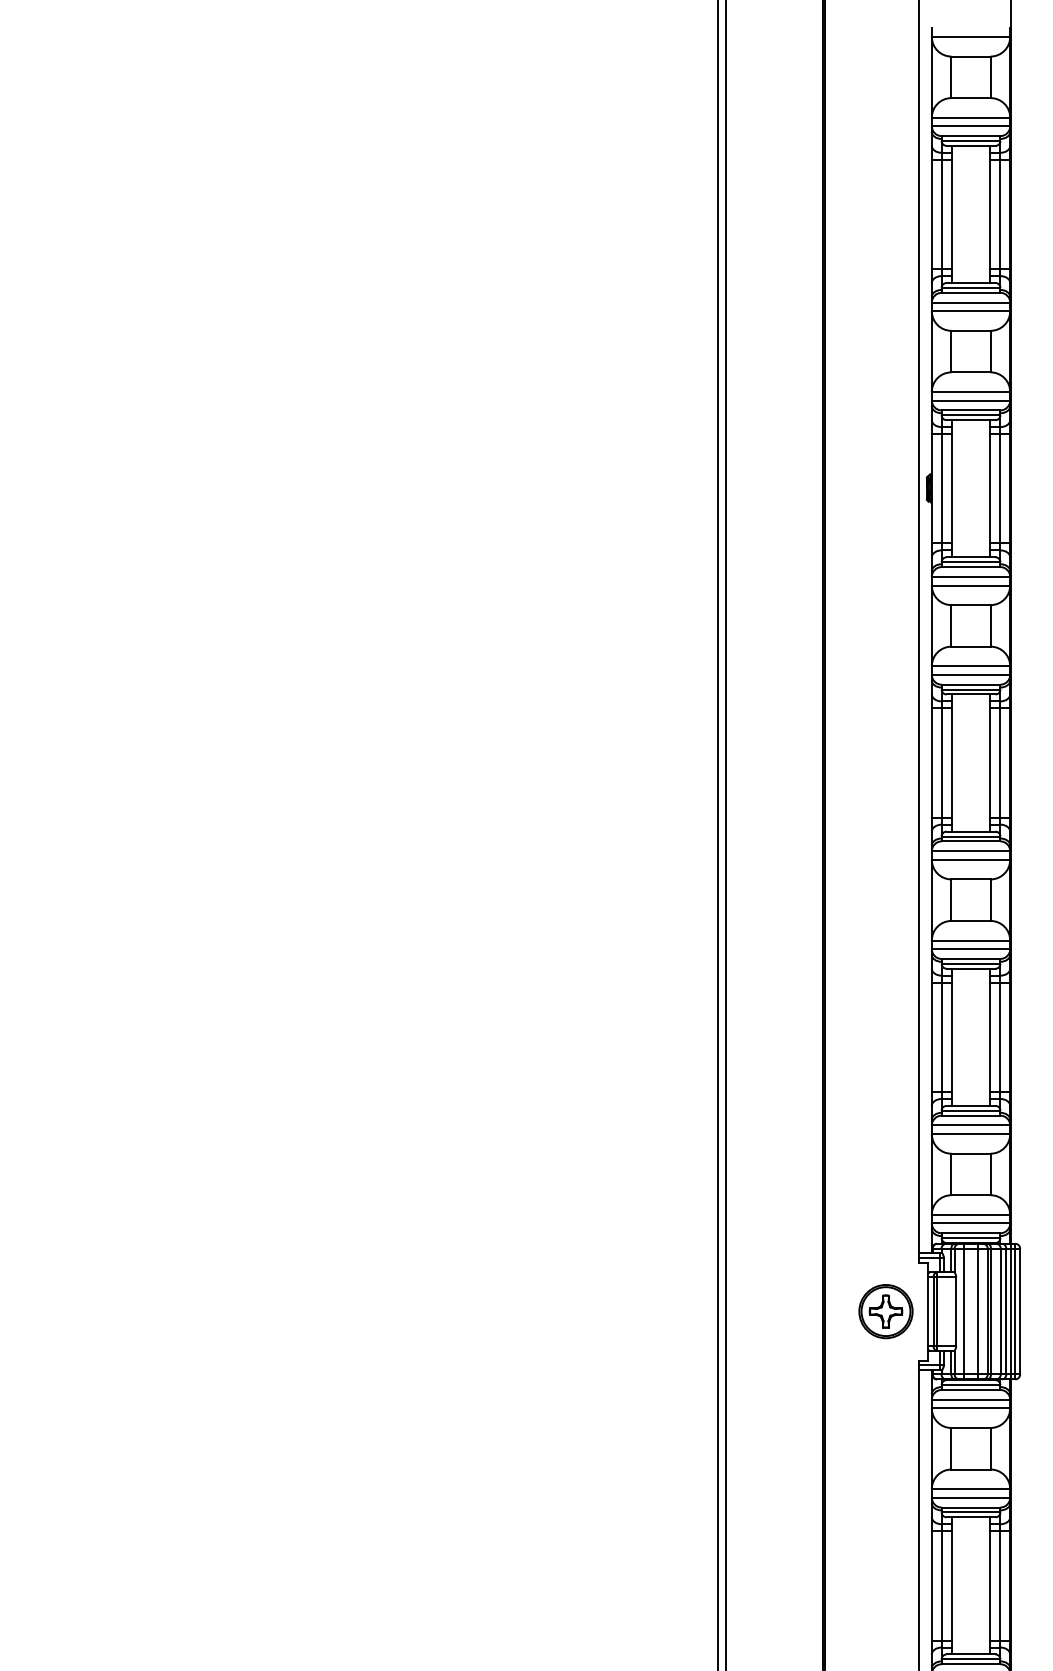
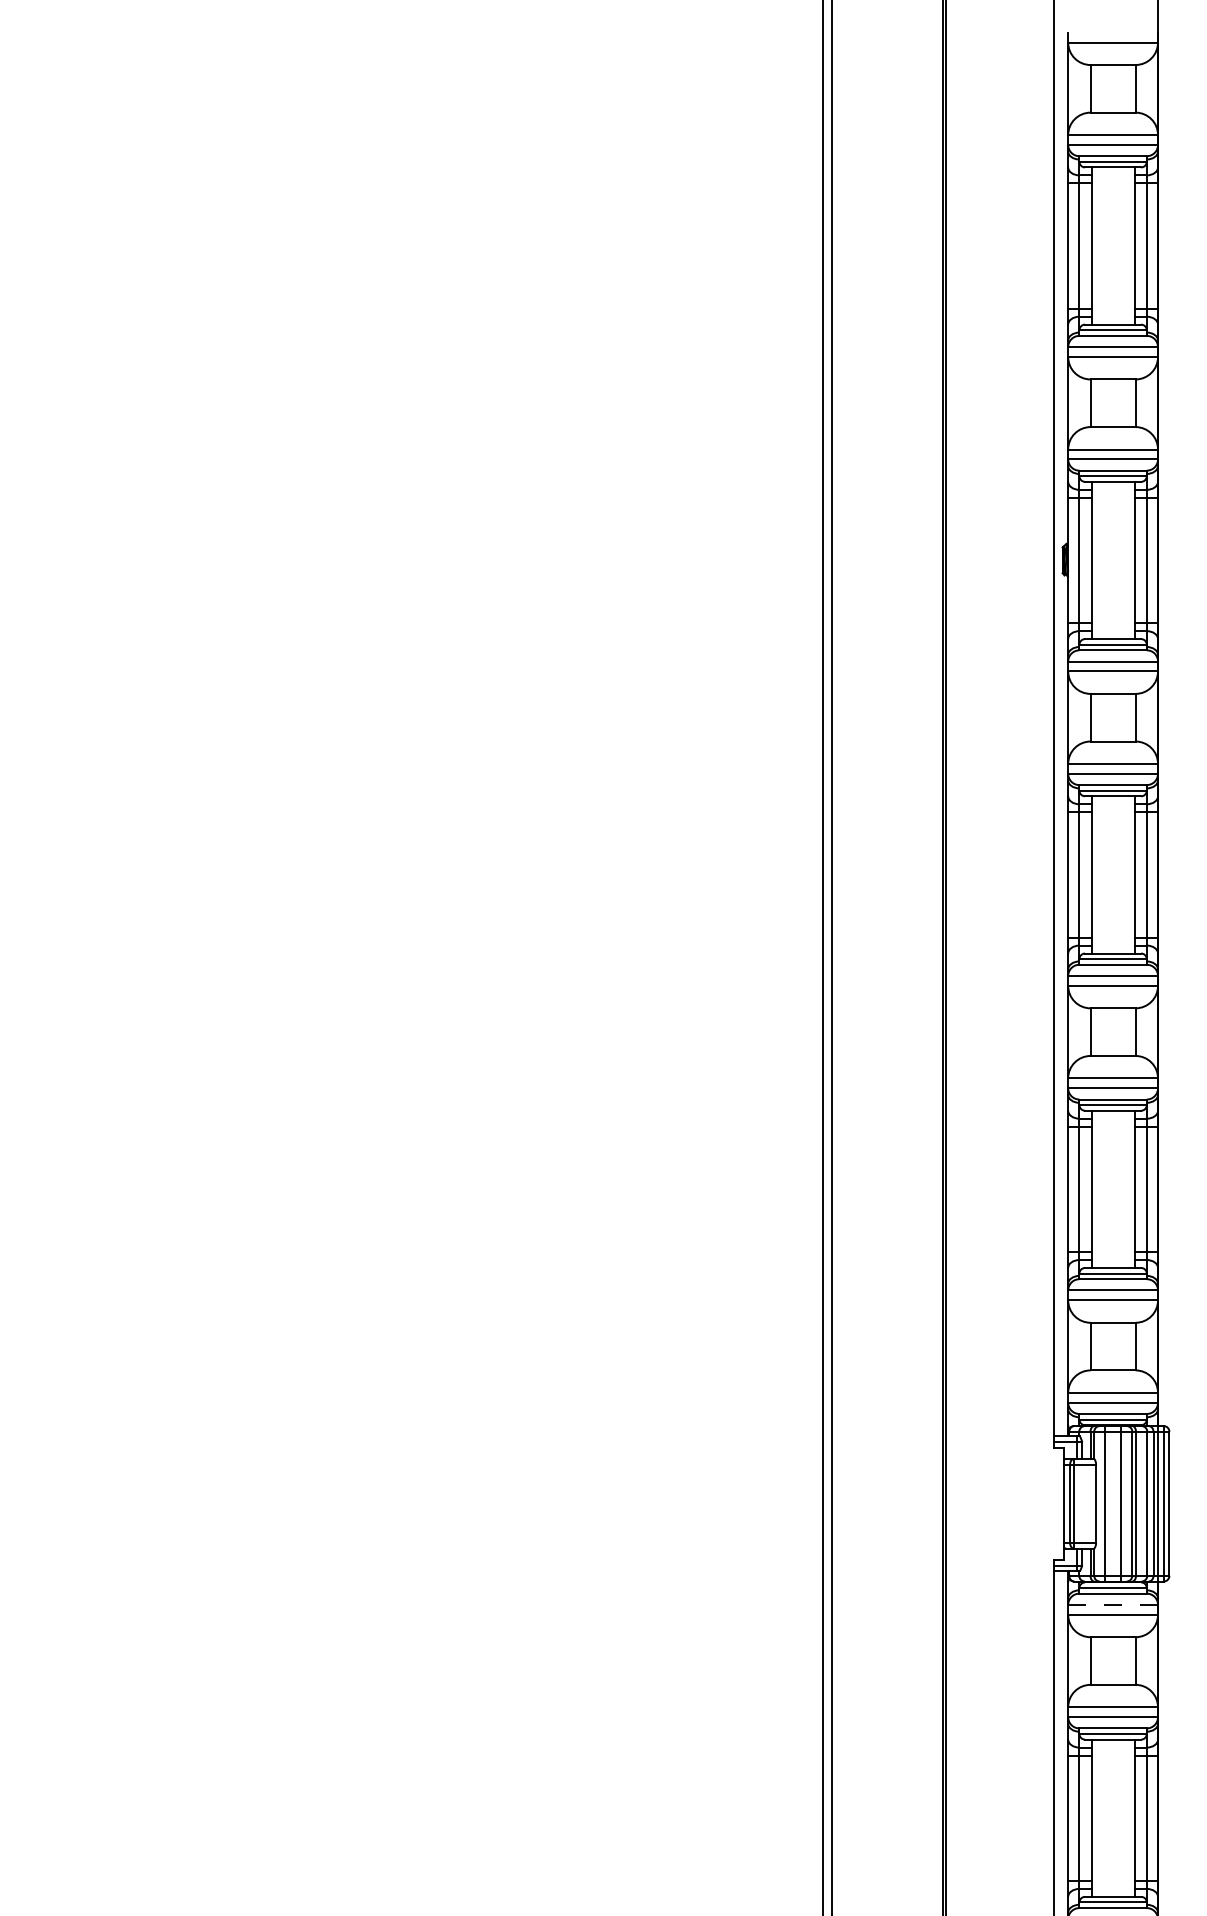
part: (885, 1311) -> (1015, 1503), removed
line: (971, 1399) -> (1113, 1604), solid -> dashed

